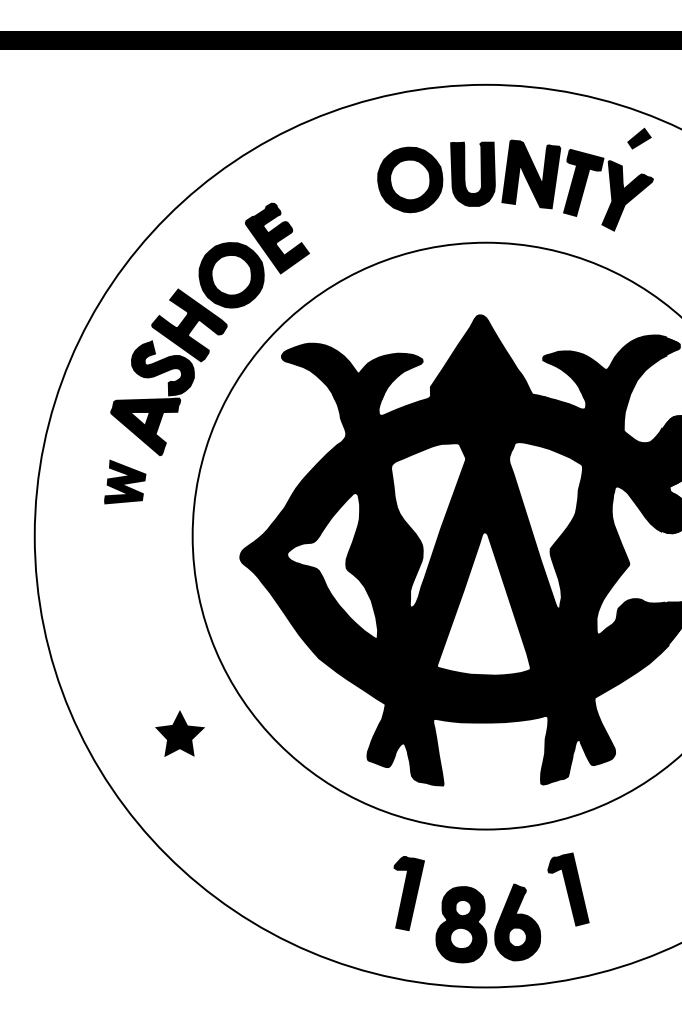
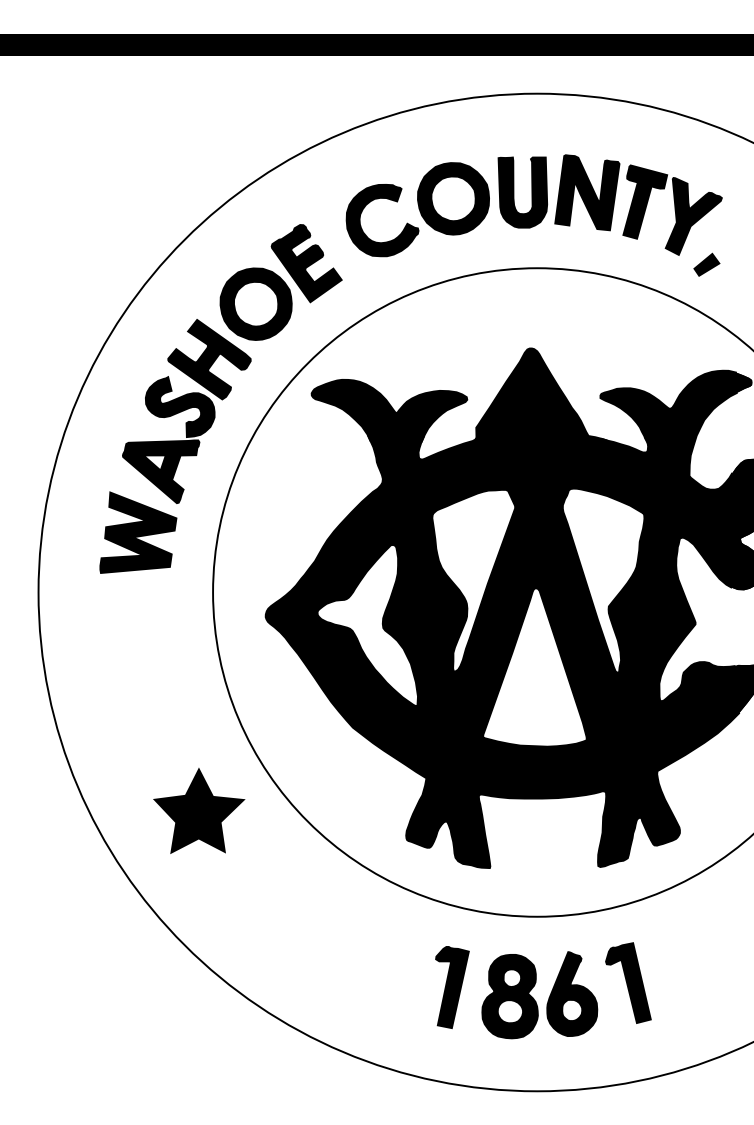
part: (639, 138) -> (706, 264), moved
part: (326, 200) -> (360, 221), added
part: (125, 481) -> (138, 532), size x1.67
part: (179, 733) -> (198, 810), size x1.67
part: (488, 923) -> (540, 995), moved

